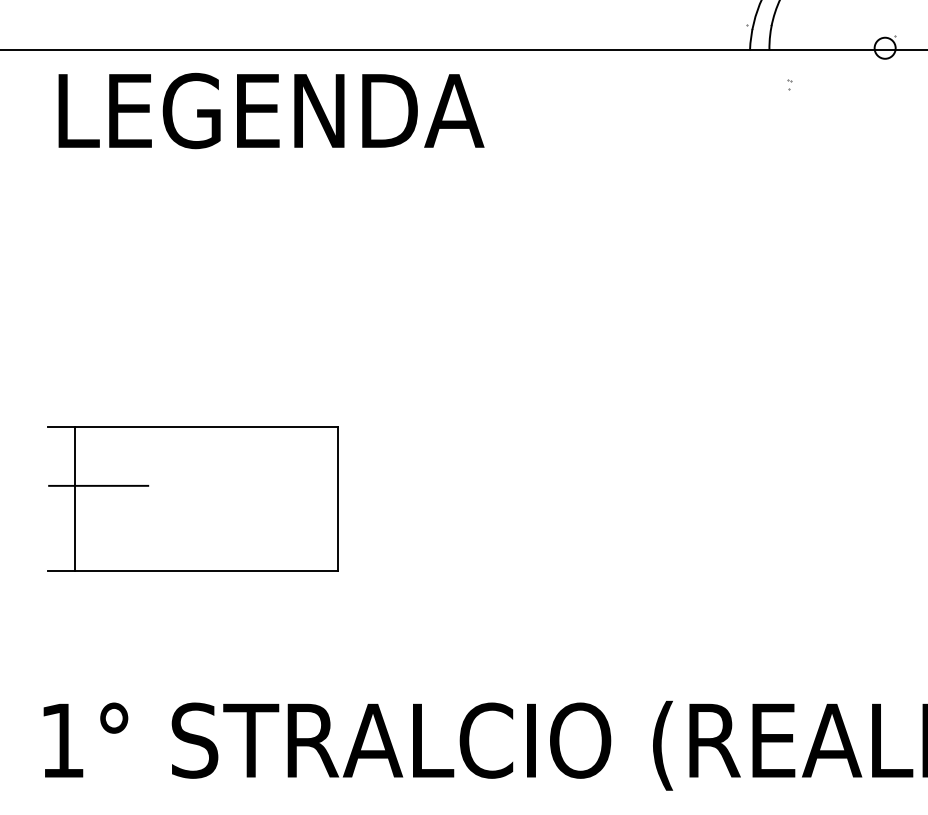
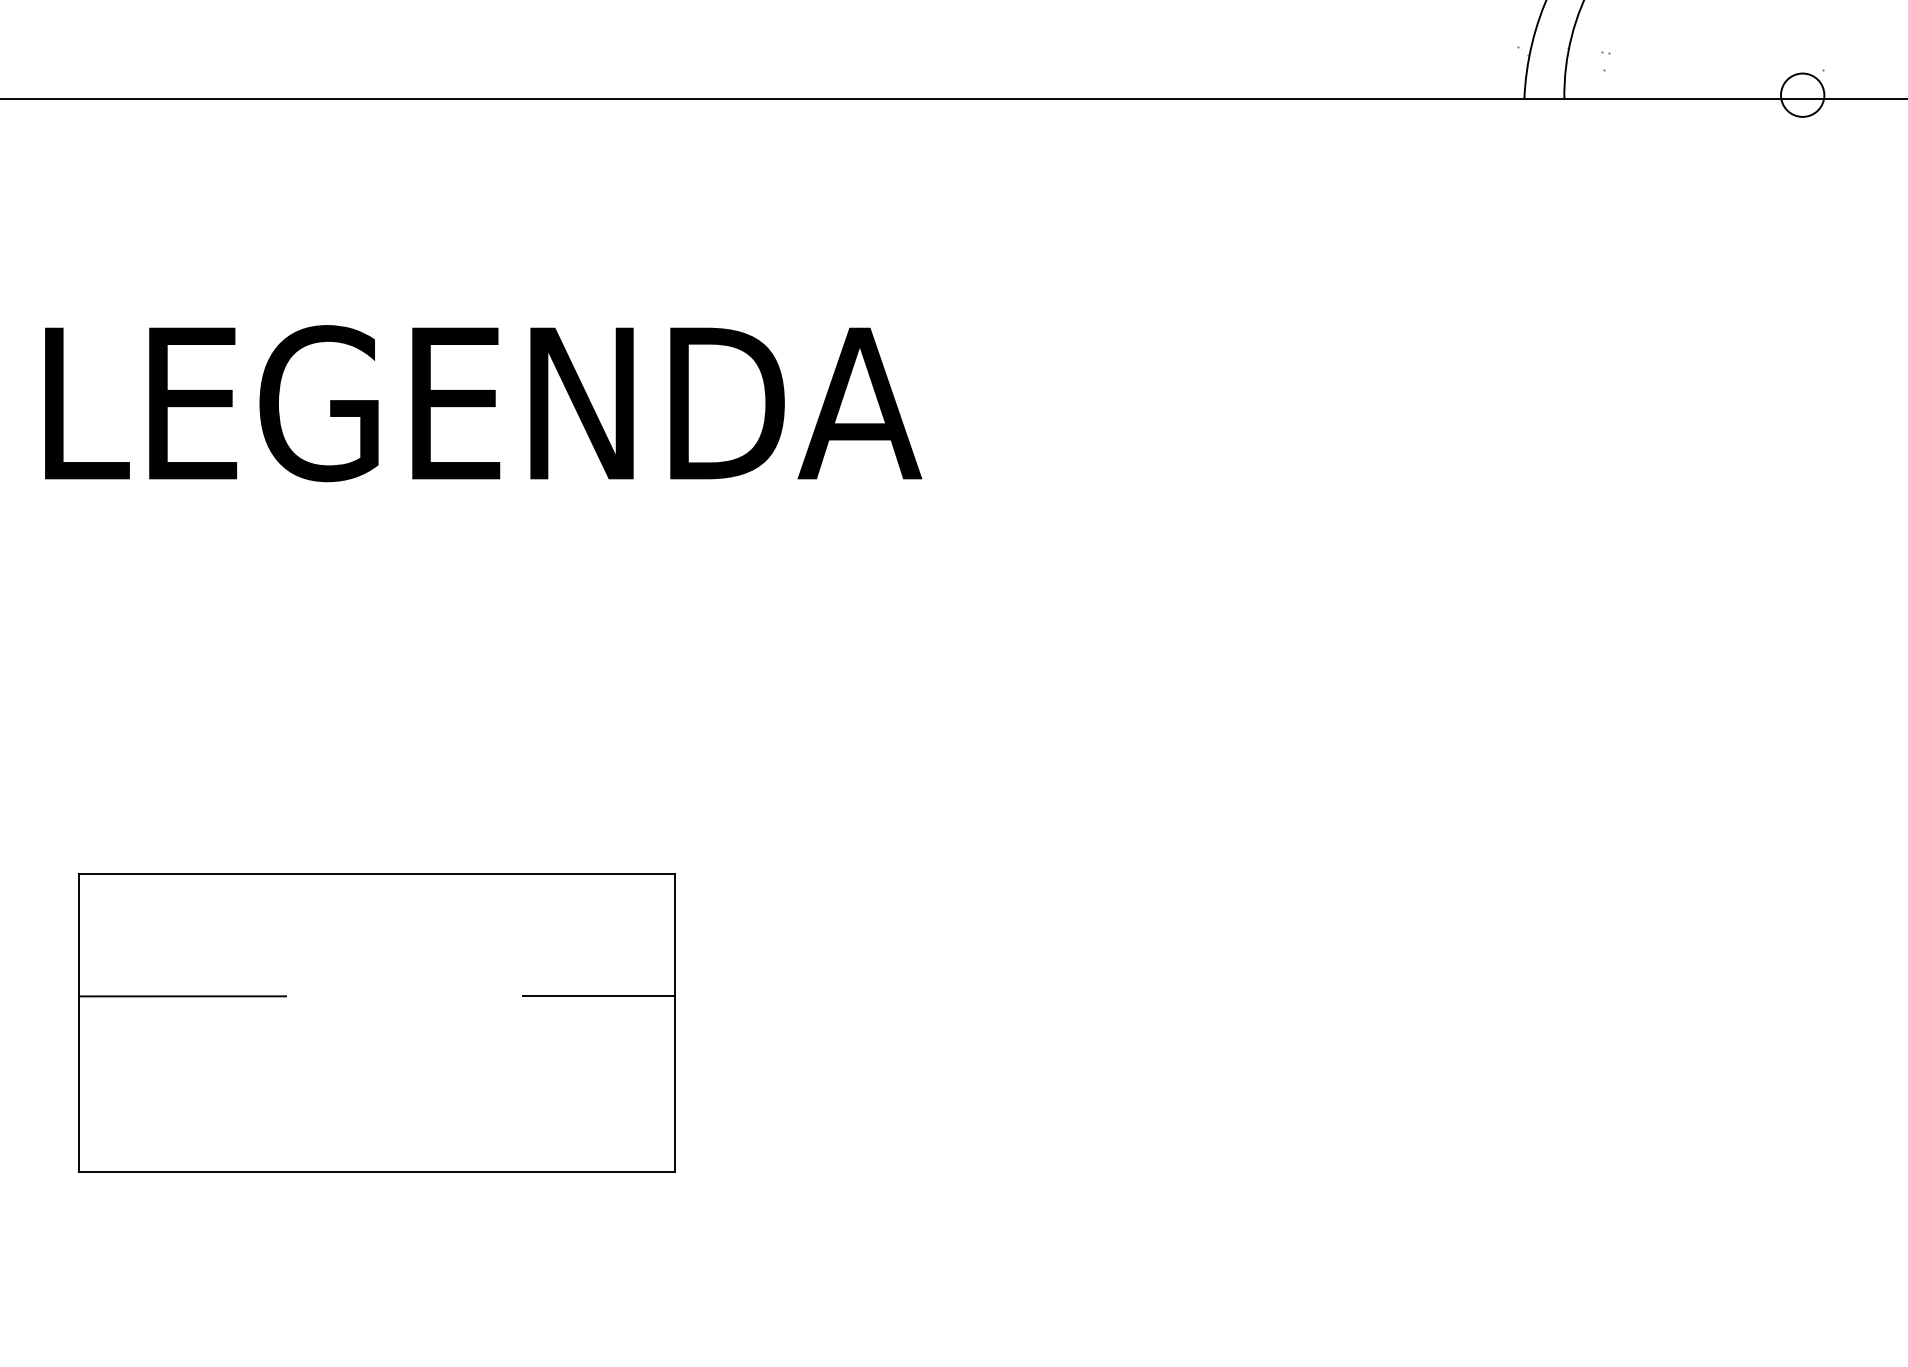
part: (789, 84) -> (1605, 60), moved
text: (271, 110) -> (483, 402), moved
line: (300, 485) -> (598, 995), added
line: (75, 498) -> (79, 1022), moved

